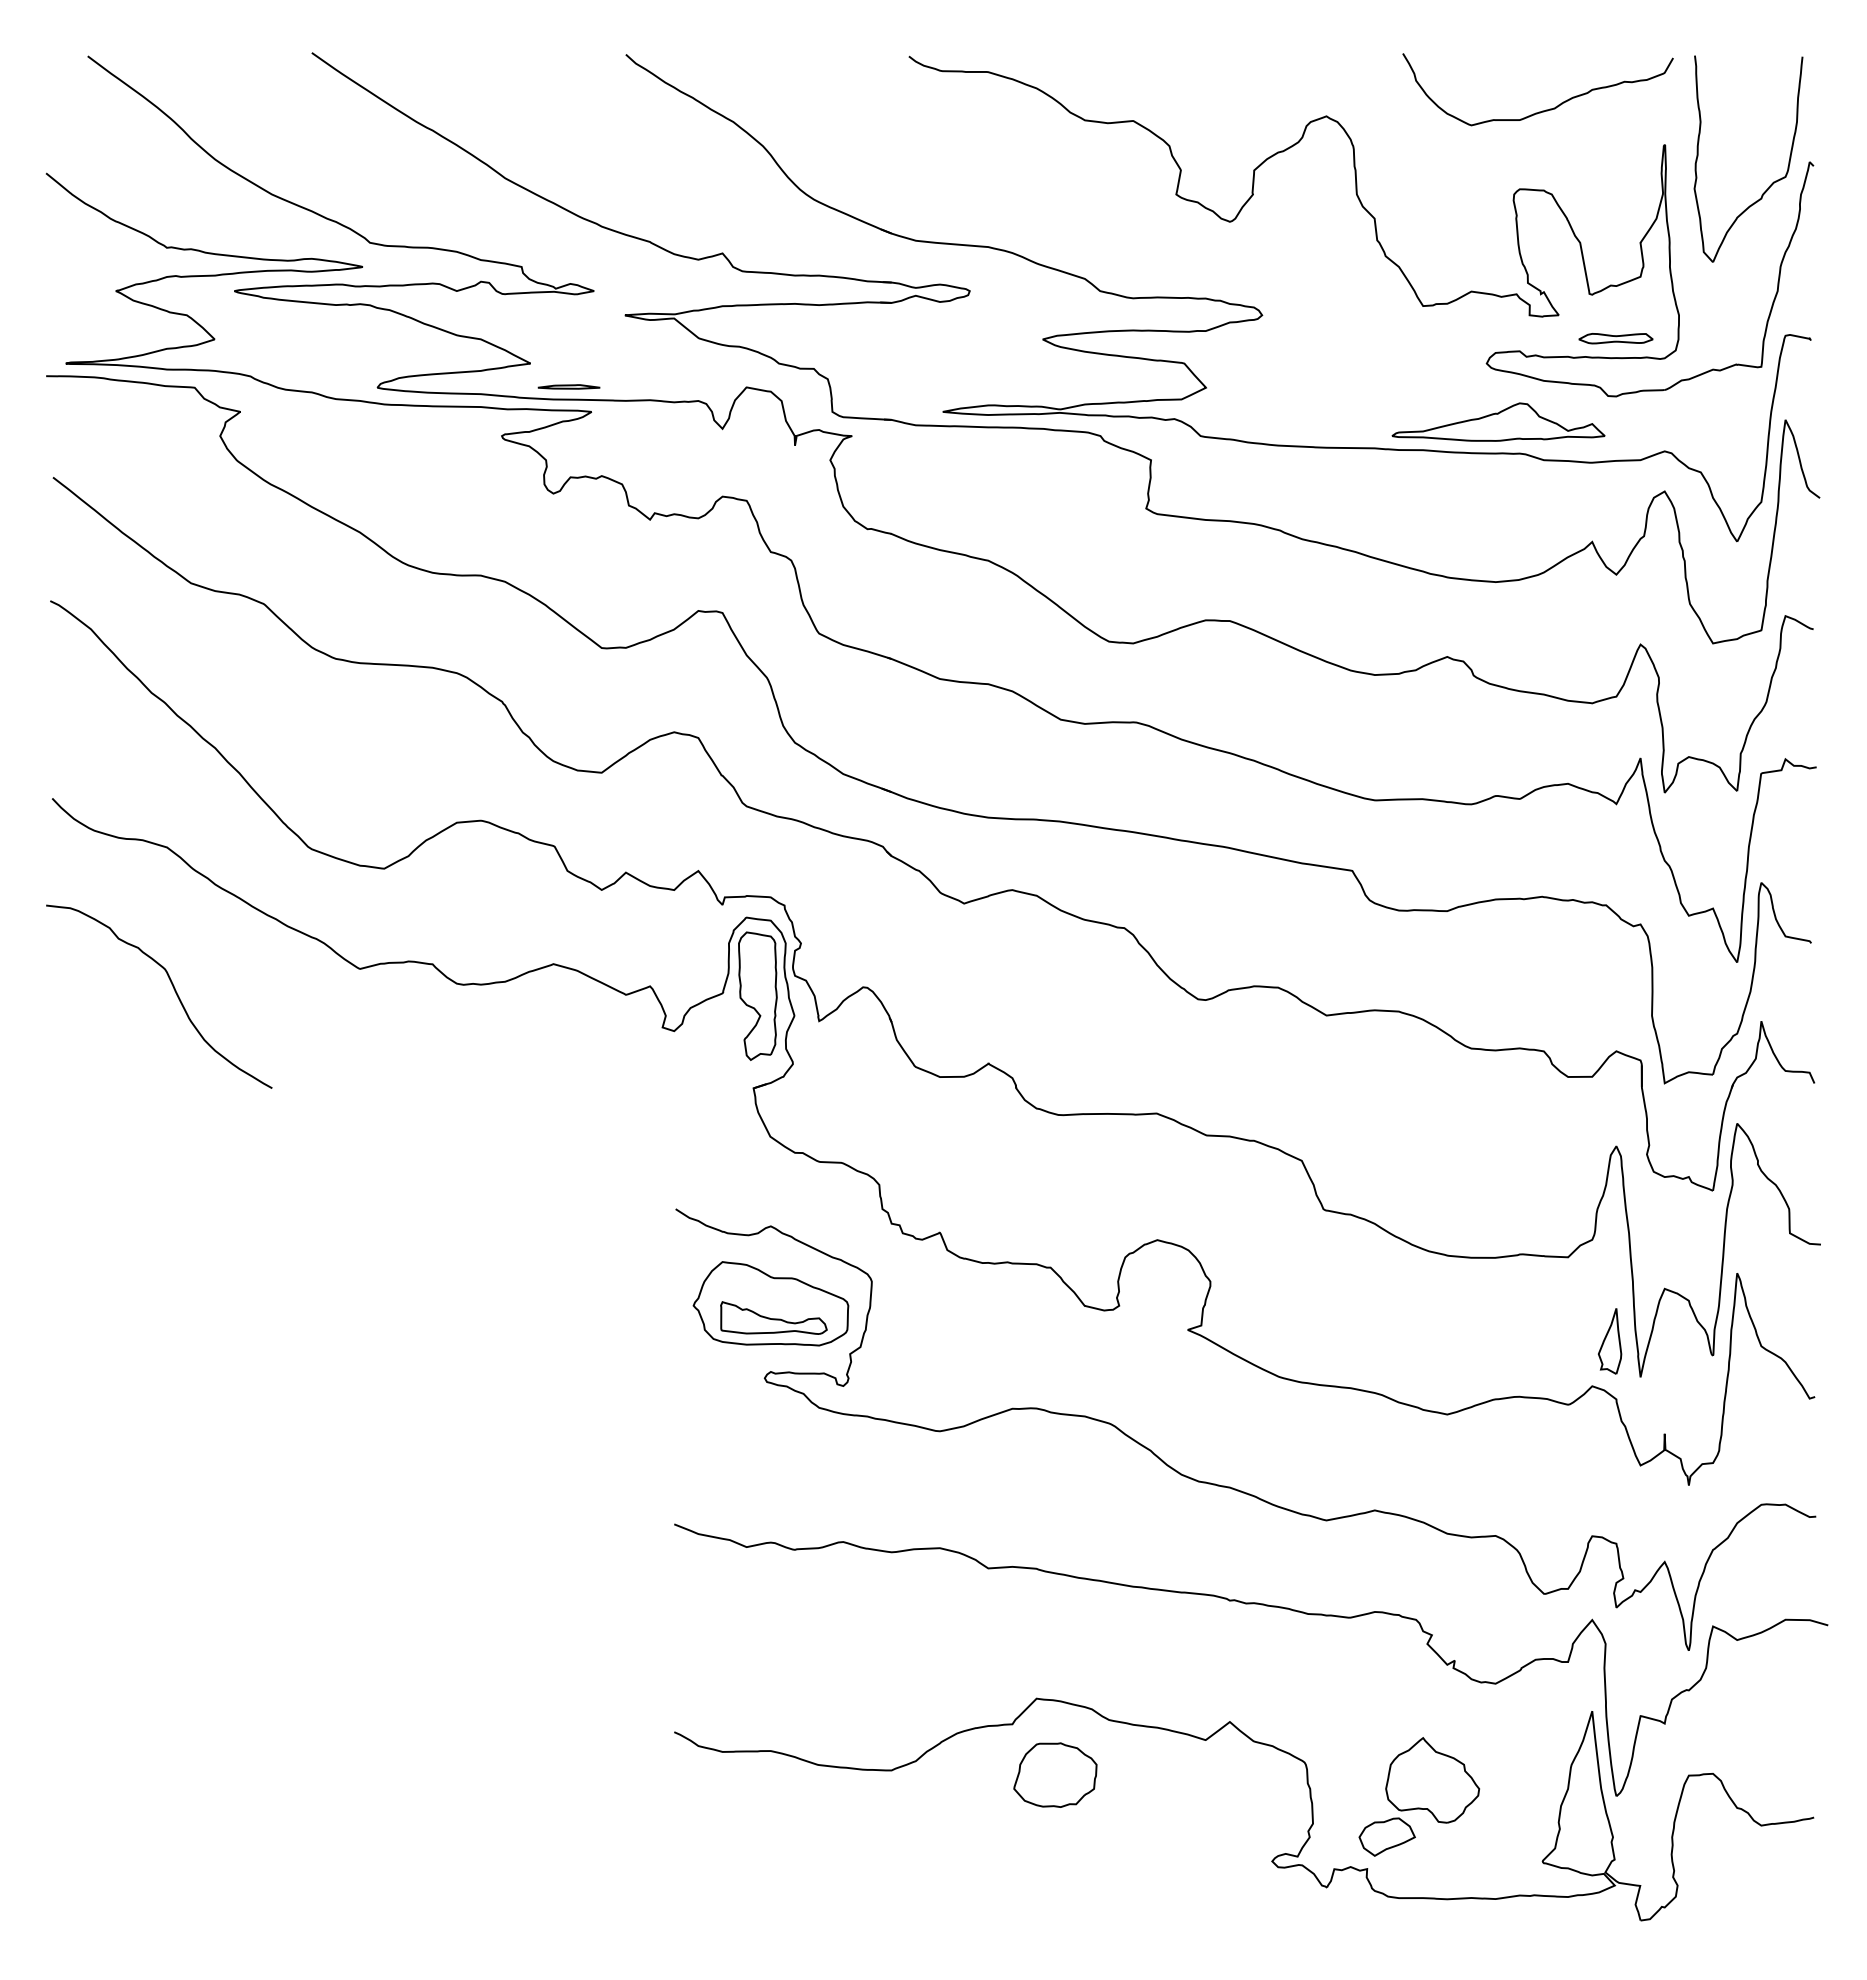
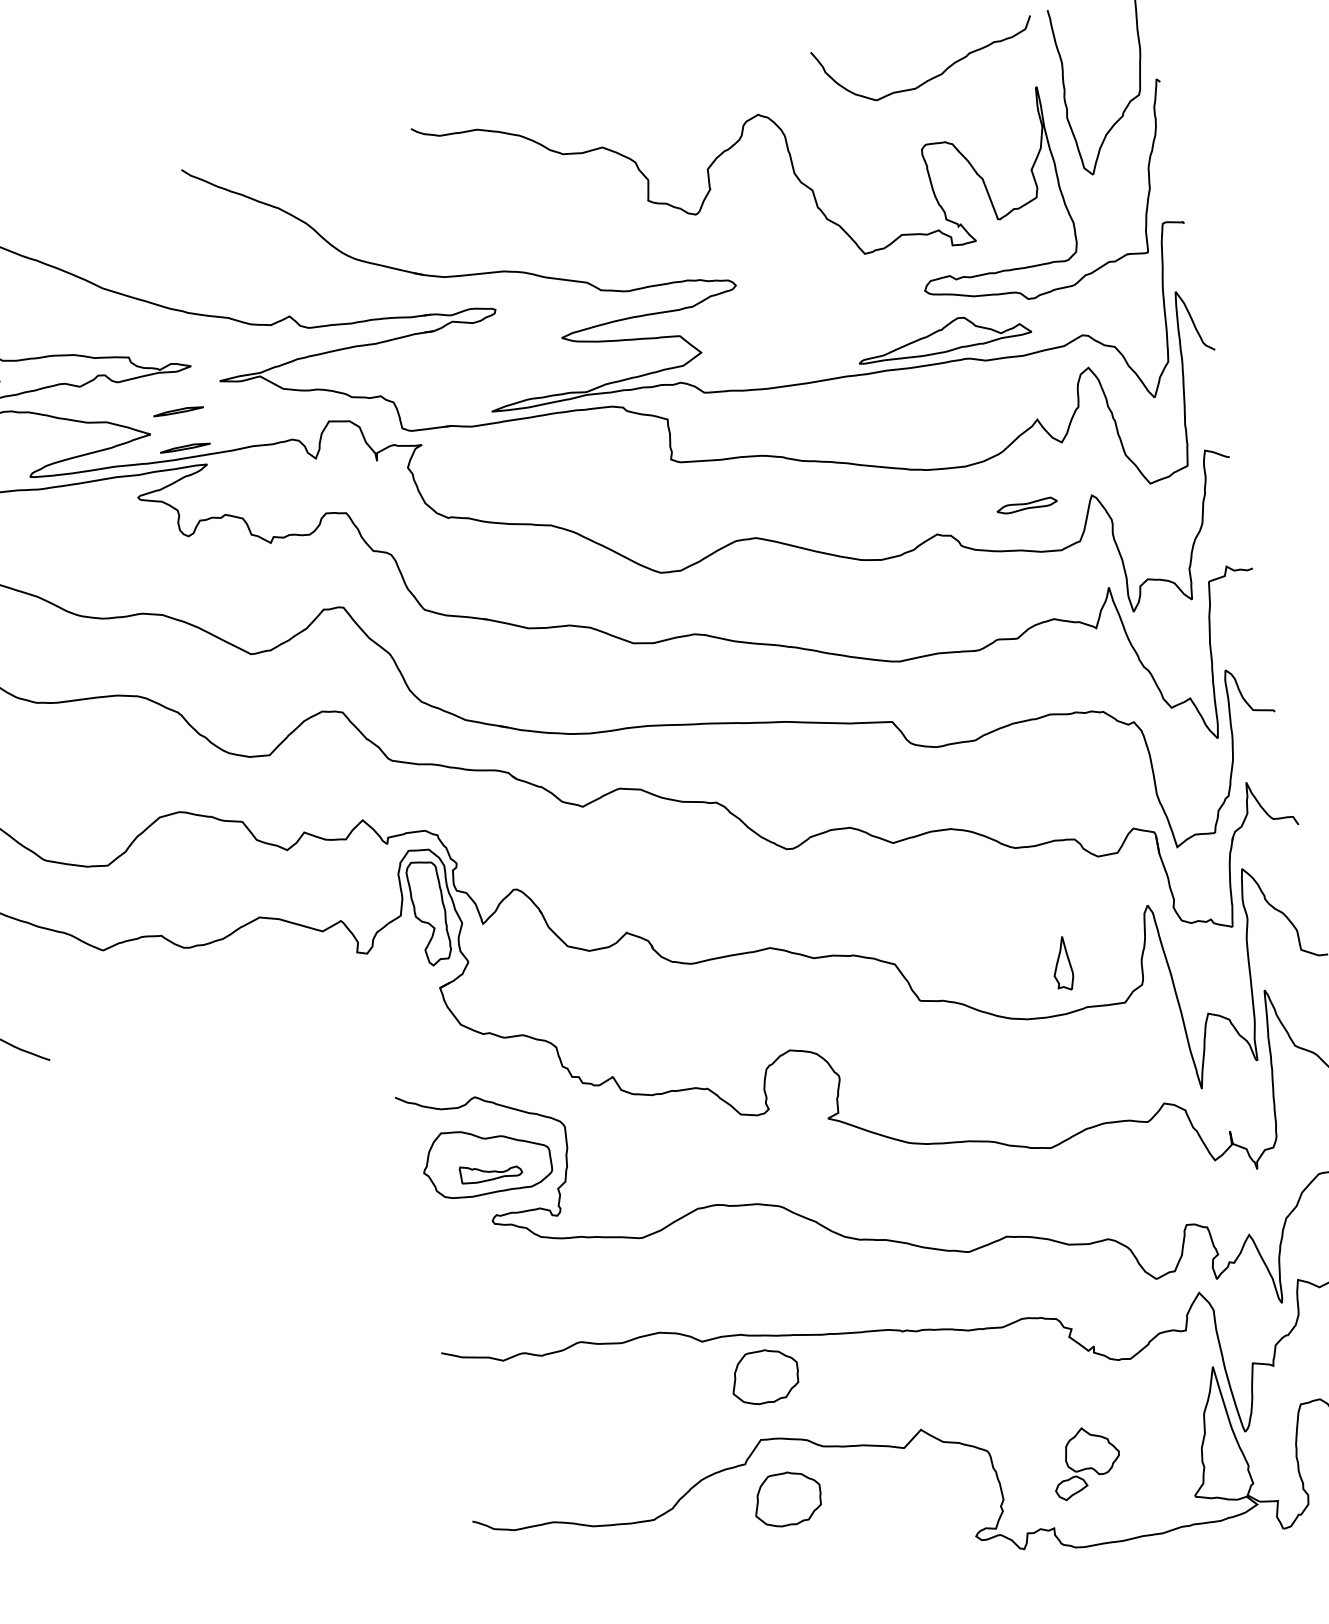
part: (1615, 338) -> (1026, 505), moved
part: (568, 341) -> (177, 410), added
part: (773, 1317) -> (490, 1170), size x0.7
part: (1609, 1341) -> (1061, 964), moved
part: (1055, 1623) -> (764, 1376), added
part: (1419, 1796) -> (1085, 1461), size x0.7

